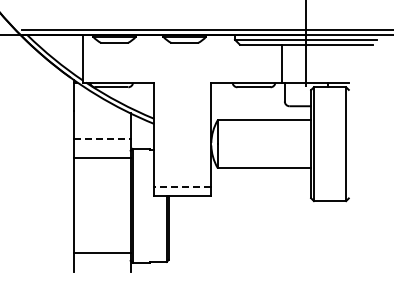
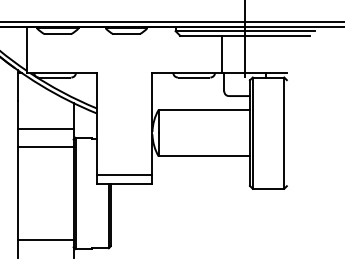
line: (102, 139) -> (46, 128), dashed -> solid
line: (182, 186) -> (124, 174), dashed -> solid

